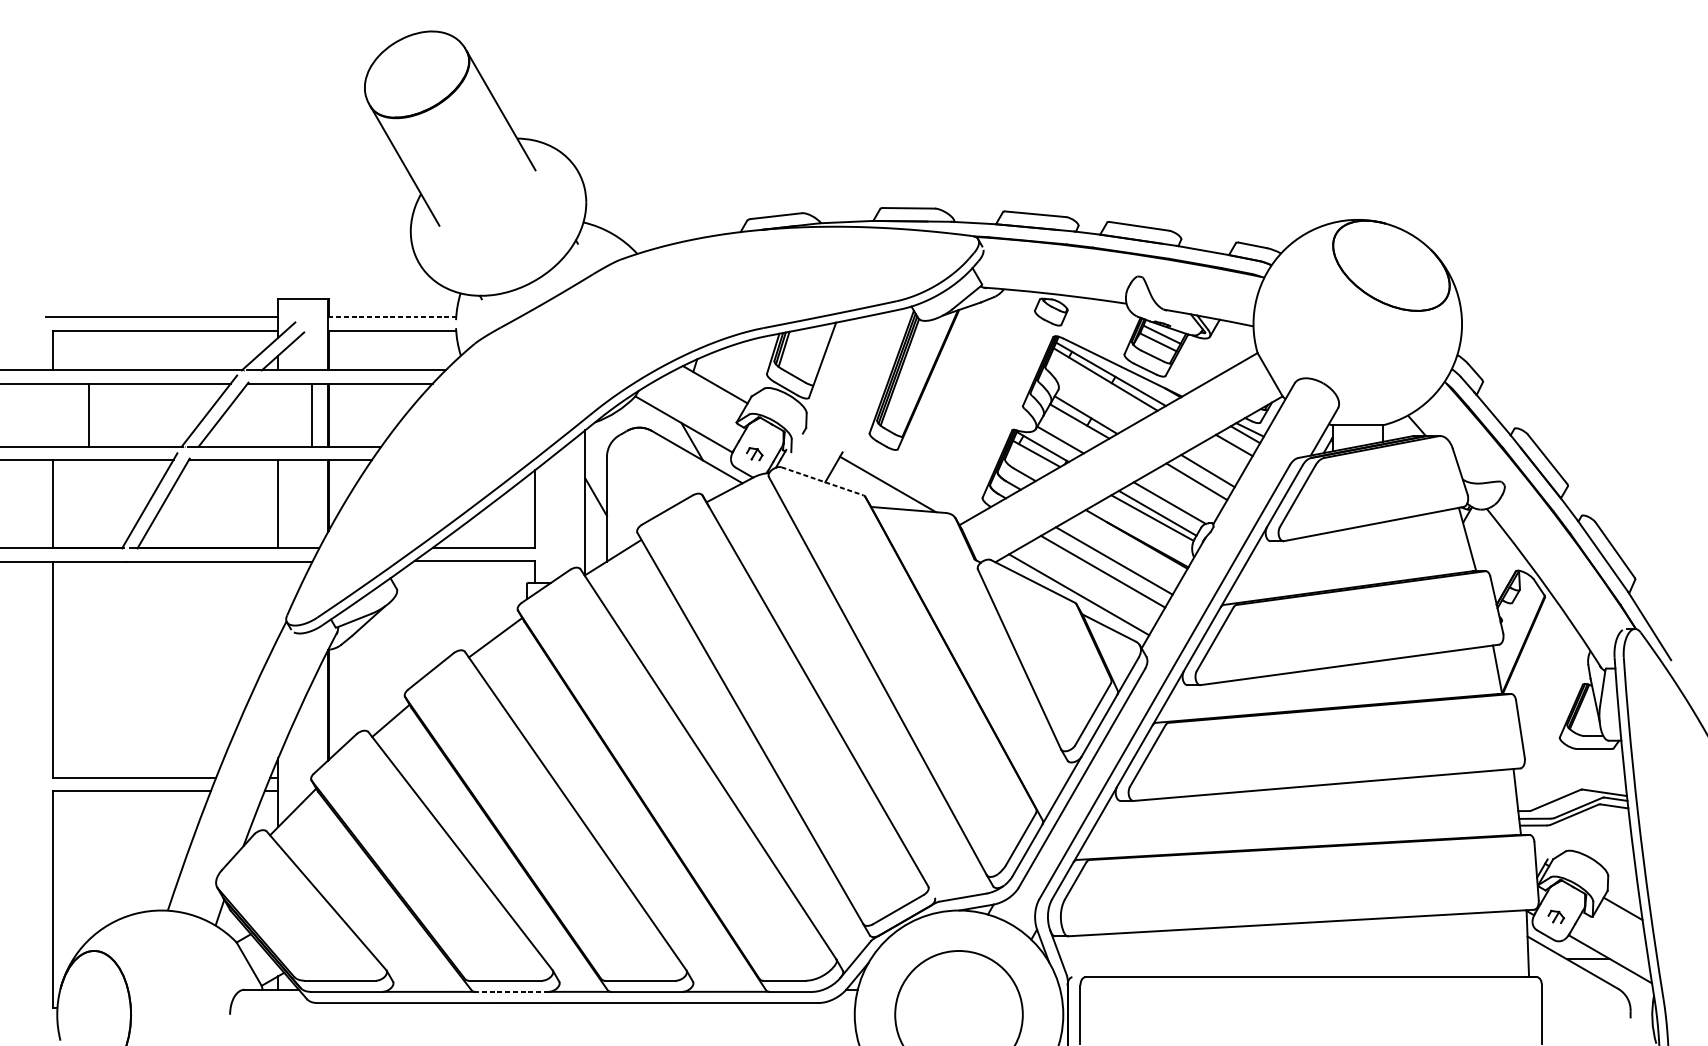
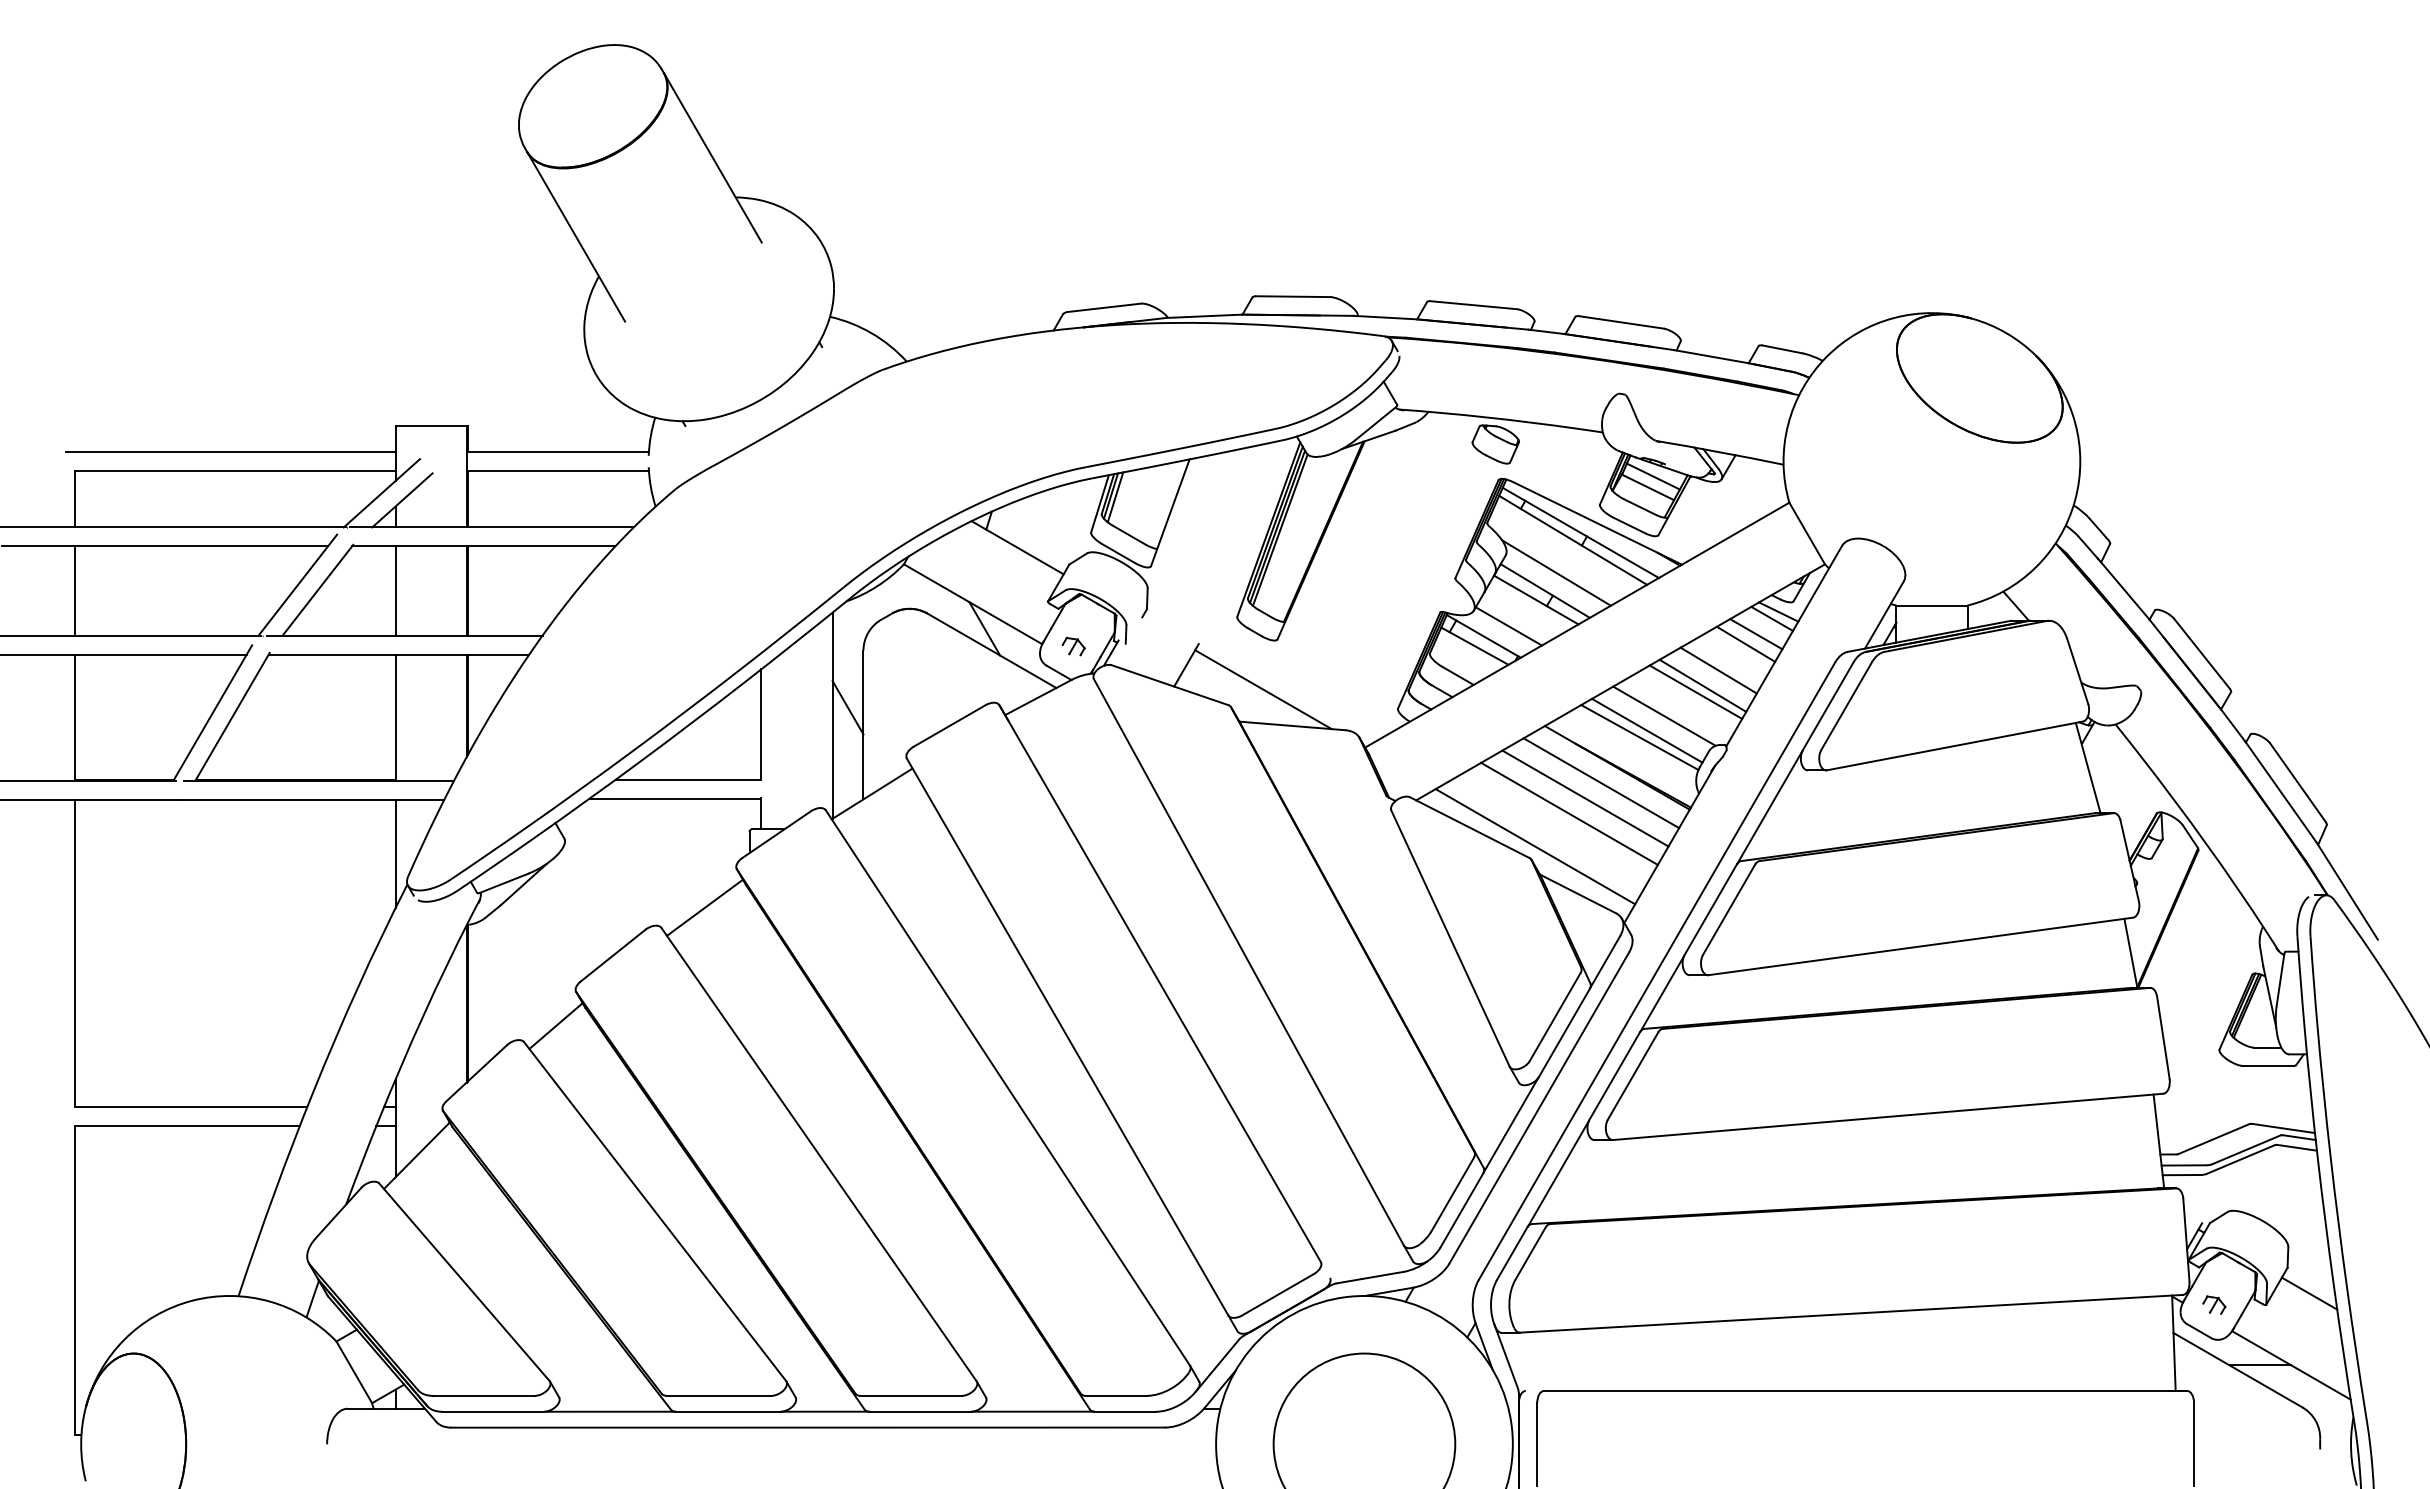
line: (392, 317) -> (558, 452), dashed -> solid
line: (1093, 402) -> (1556, 572), added
line: (89, 414) -> (75, 590), moved
line: (311, 414) -> (395, 590), moved
line: (1226, 452) -> (1745, 643), added
line: (822, 481) -> (1170, 685), dashed -> solid
line: (1191, 485) -> (1695, 691), added
line: (1125, 550) -> (1601, 783), added
line: (278, 599) -> (395, 853), added
line: (511, 991) -> (727, 1411), dashed -> solid

